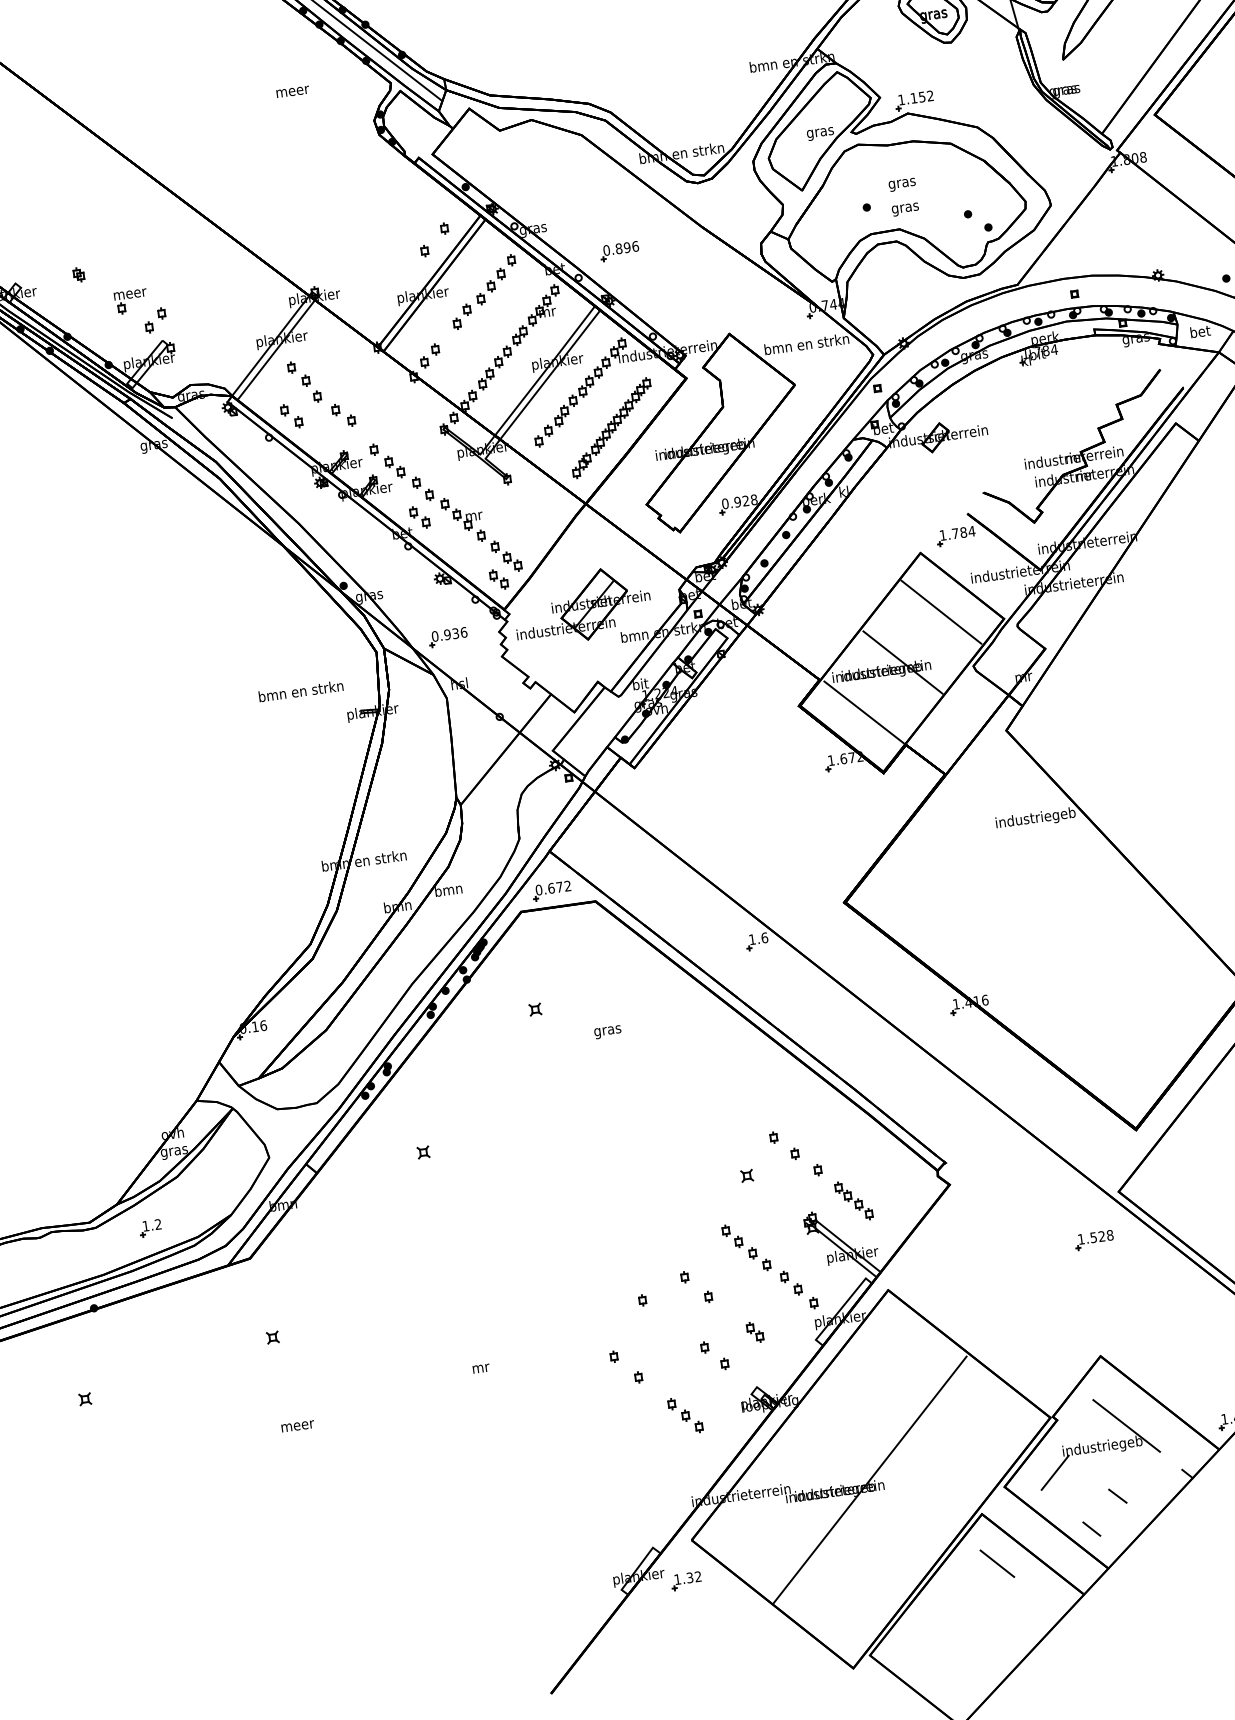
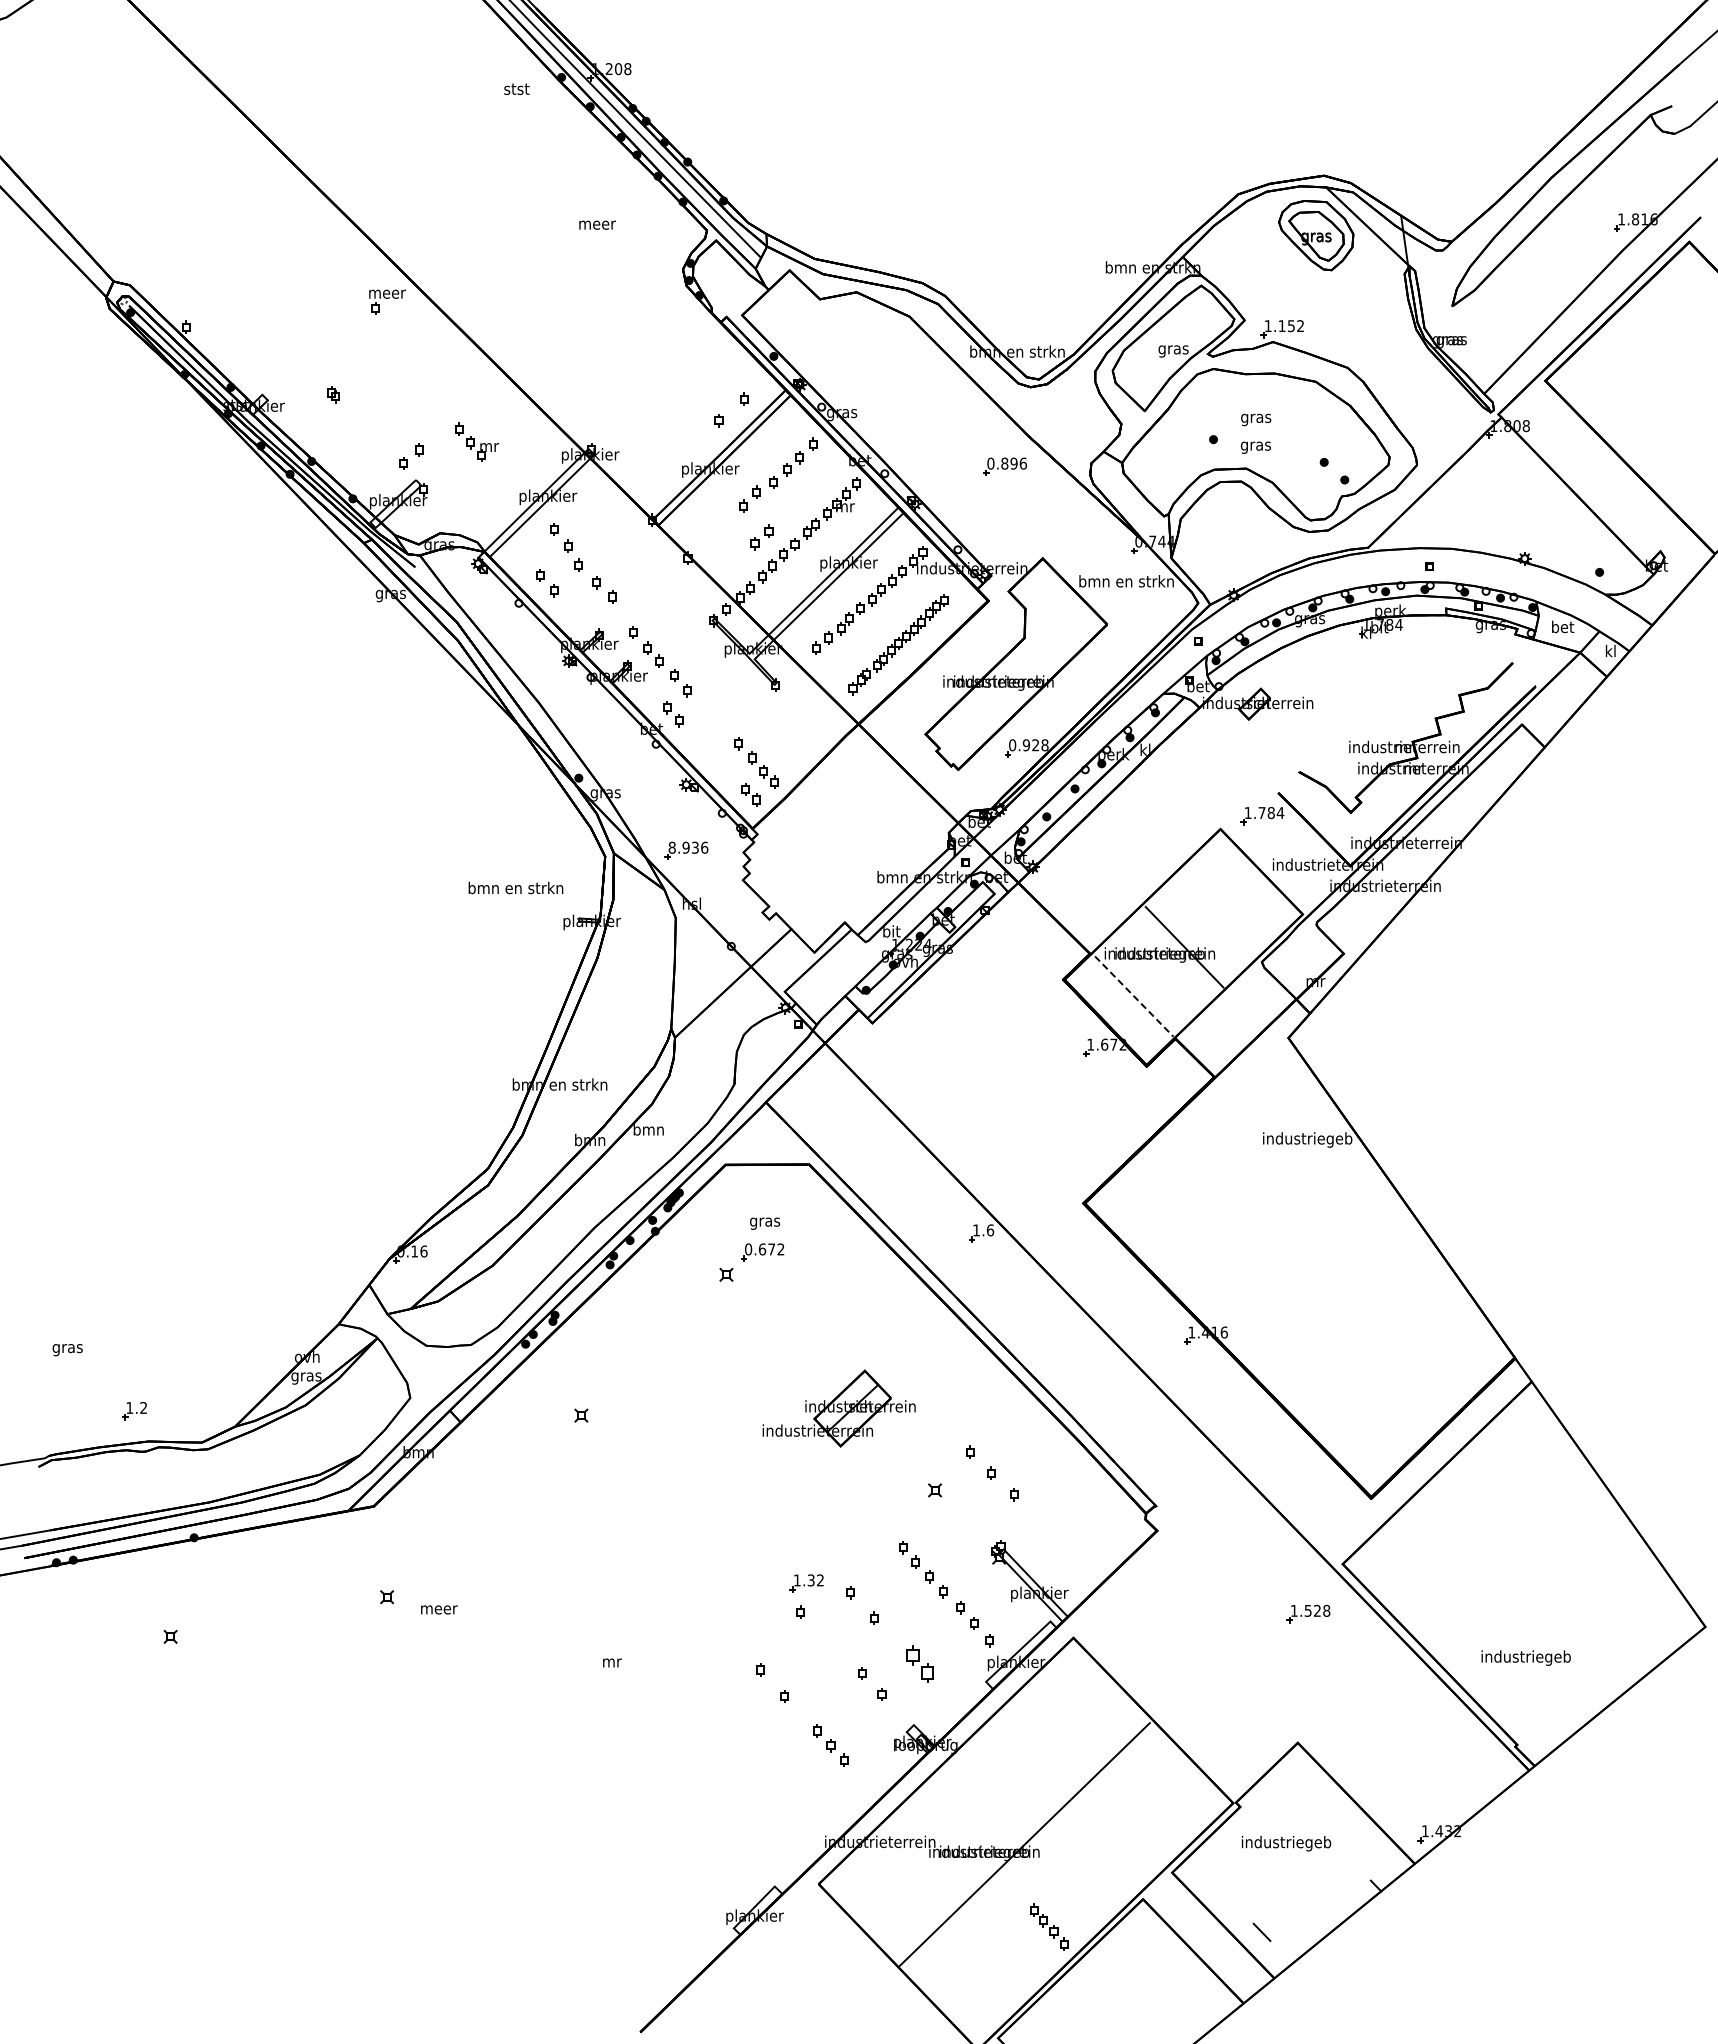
part: (619, 251) -> (1004, 466), moved
part: (131, 300) -> (387, 301), moved
part: (429, 356) -> (761, 537), moved
part: (462, 512) -> (477, 441), moved
part: (581, 606) -> (838, 1408), moved
line: (941, 612) -> (1234, 897), removed
text: (434, 636) -> (671, 847), 0.936 -> 8.936
line: (864, 712) -> (1134, 996), solid -> dashed
part: (551, 891) -> (762, 1252), moved
text: (608, 1031) -> (765, 1223), moved
part: (854, 1200) -> (1049, 1926), moved
part: (150, 1228) -> (134, 1411), moved
part: (754, 1332) -> (919, 1664), size x1.6
text: (298, 1425) -> (439, 1609), moved
line: (1126, 1425) -> (1315, 1823), removed
line: (1054, 1472) -> (1229, 1864), removed
line: (1117, 1495) -> (1295, 1899), removed
line: (997, 1563) -> (1152, 1956), removed
part: (686, 1581) -> (806, 1583), moved

